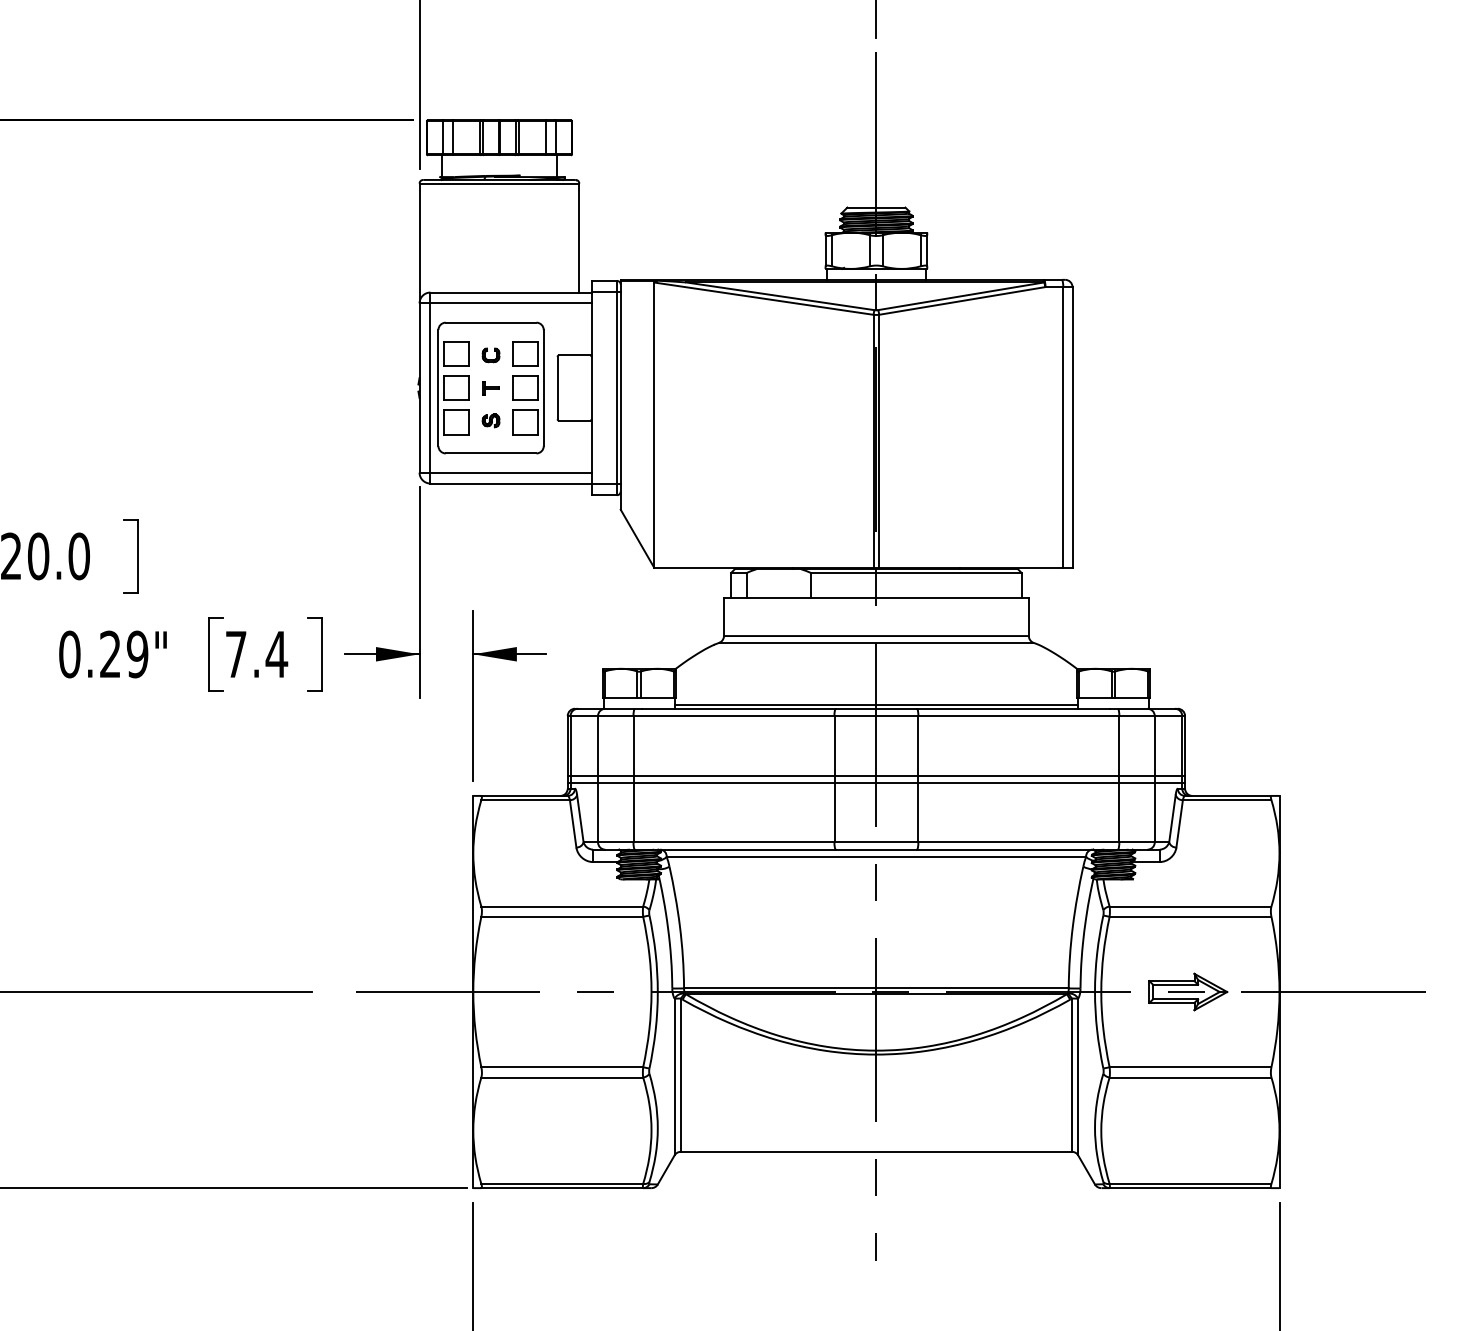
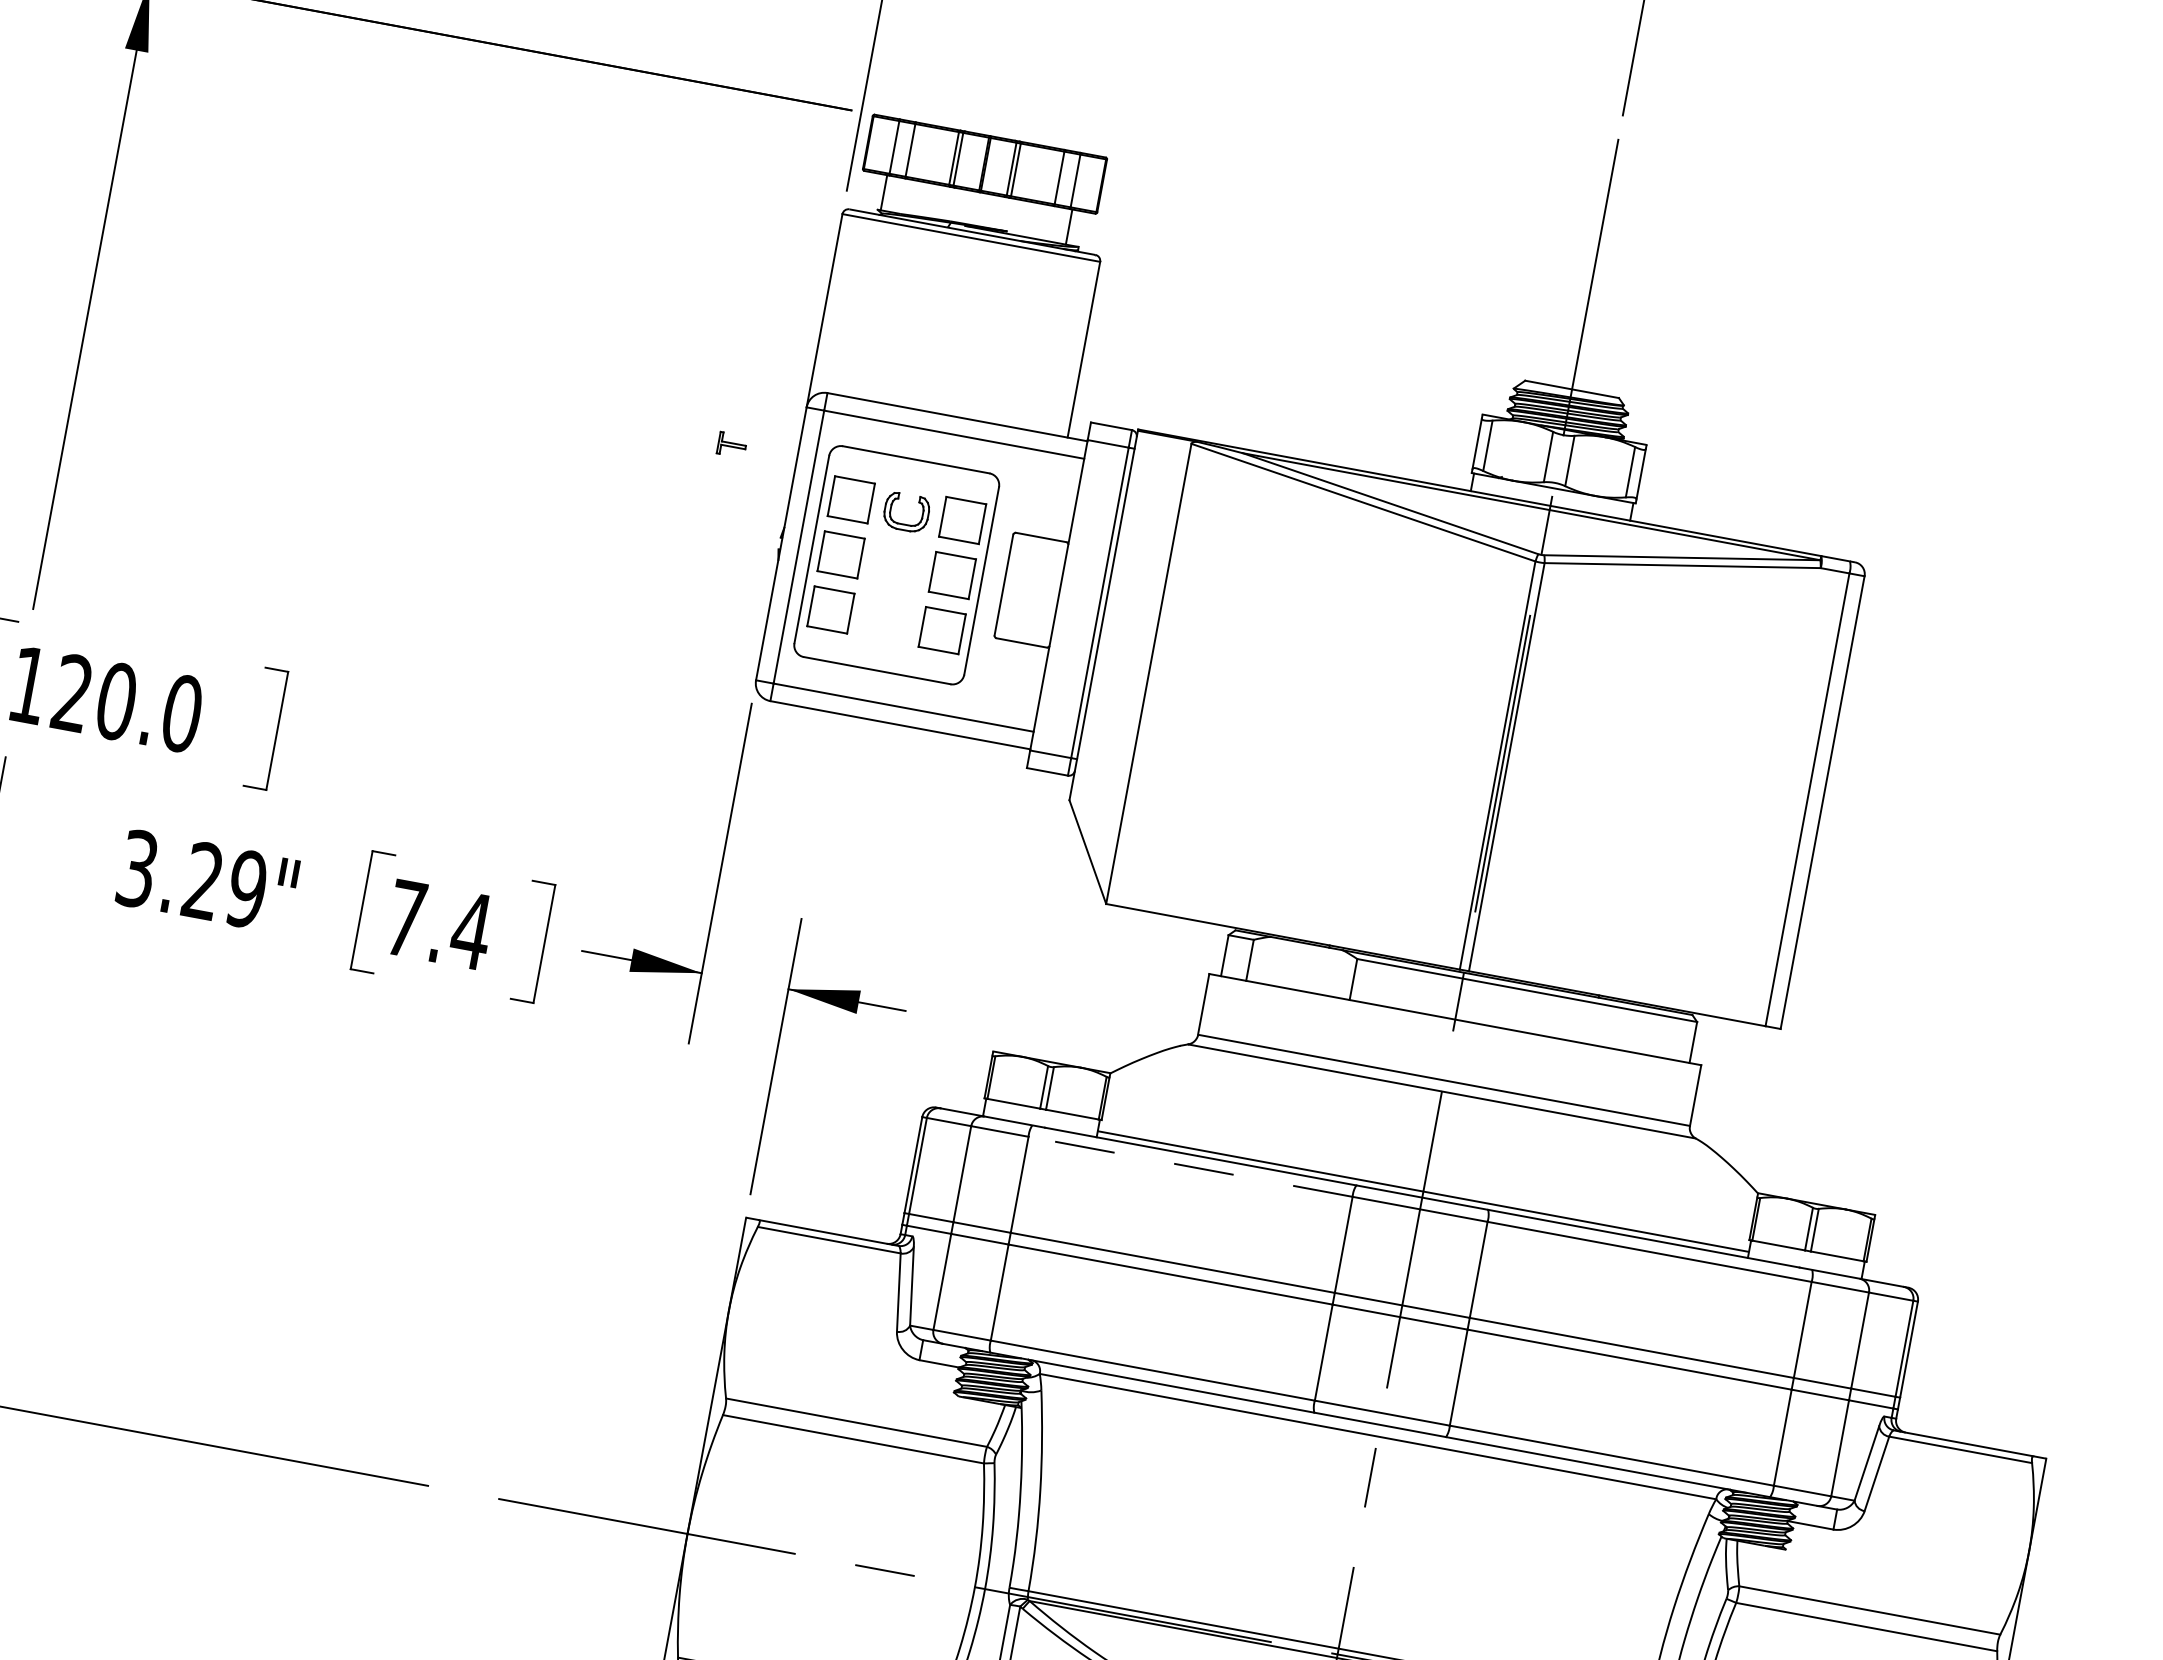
part: (490, 355) -> (905, 512), size x1.6
part: (490, 388) -> (731, 445), moved
part: (490, 420) -> (886, 617), removed
text: (69, 654) -> (137, 868), 0.29" -> 3.29"
line: (733, 716) -> (1189, 1167), solid -> dashed

